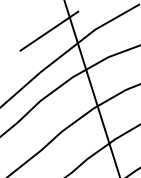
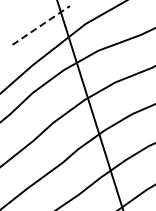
line: (49, 31) -> (41, 25), solid -> dashed

